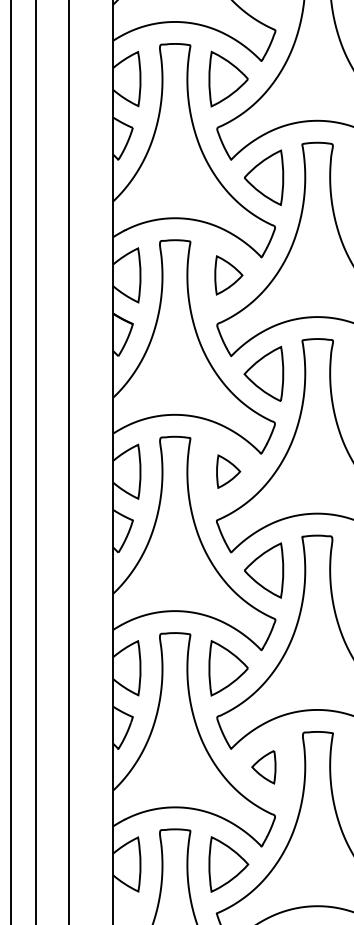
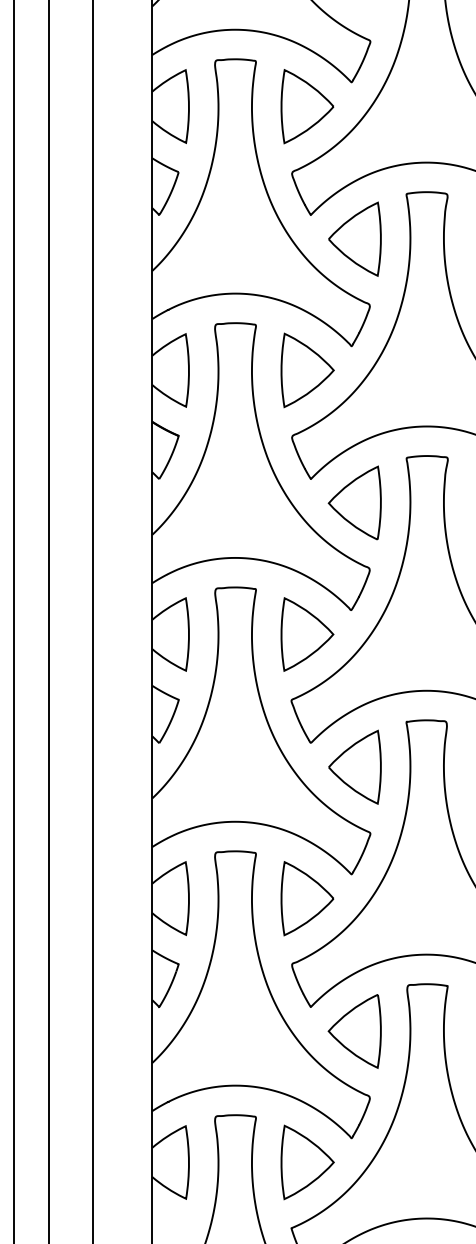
part: (228, 275) -> (307, 370), size x1.43
part: (228, 471) -> (307, 634), size x1.67
part: (263, 767) -> (354, 1032), size x1.67

